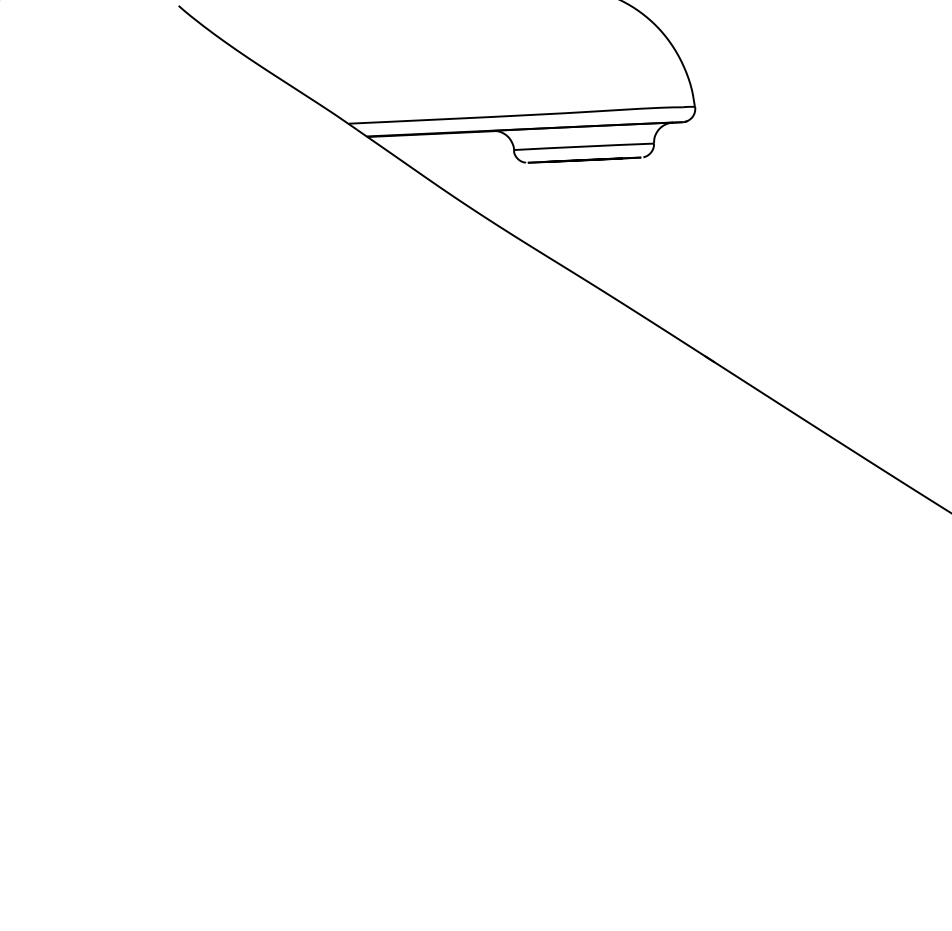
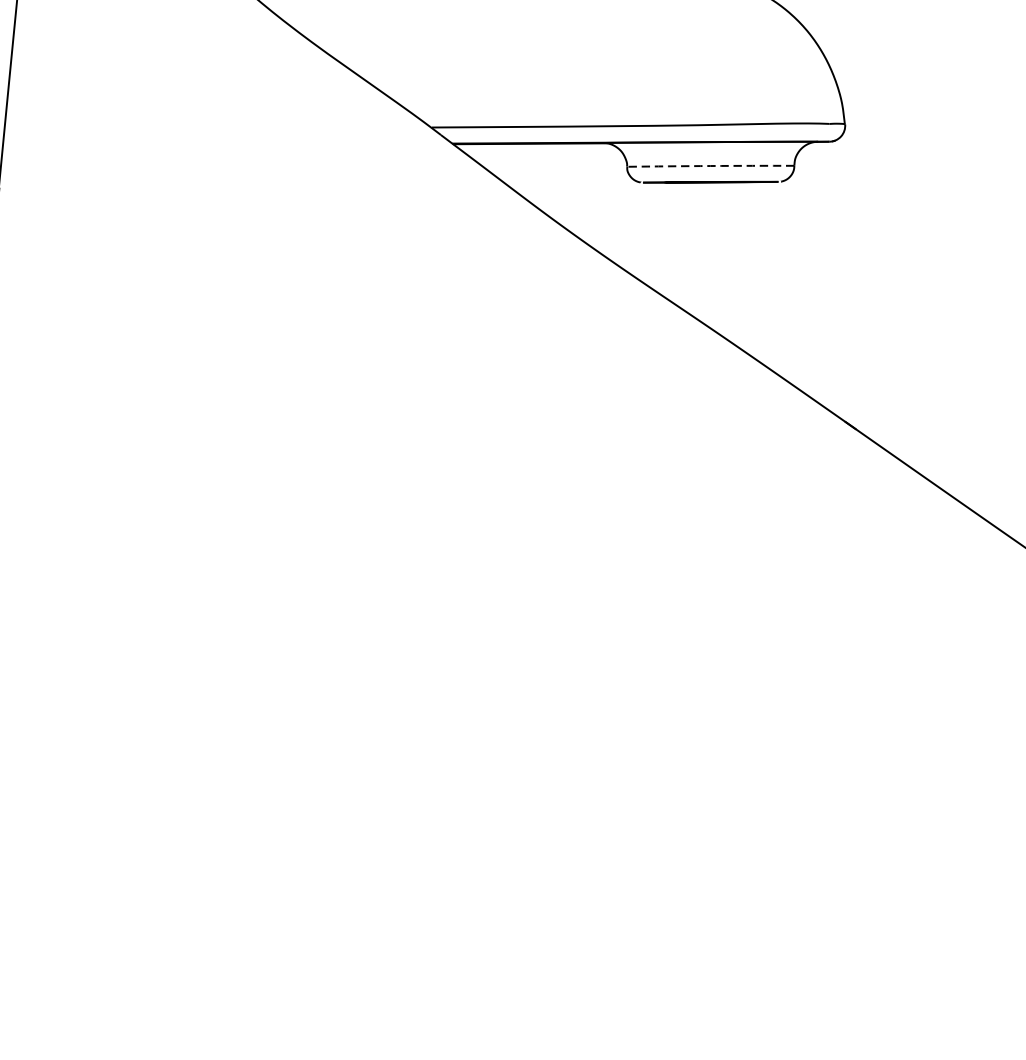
arc: (583, 146) -> (710, 165), solid -> dashed

